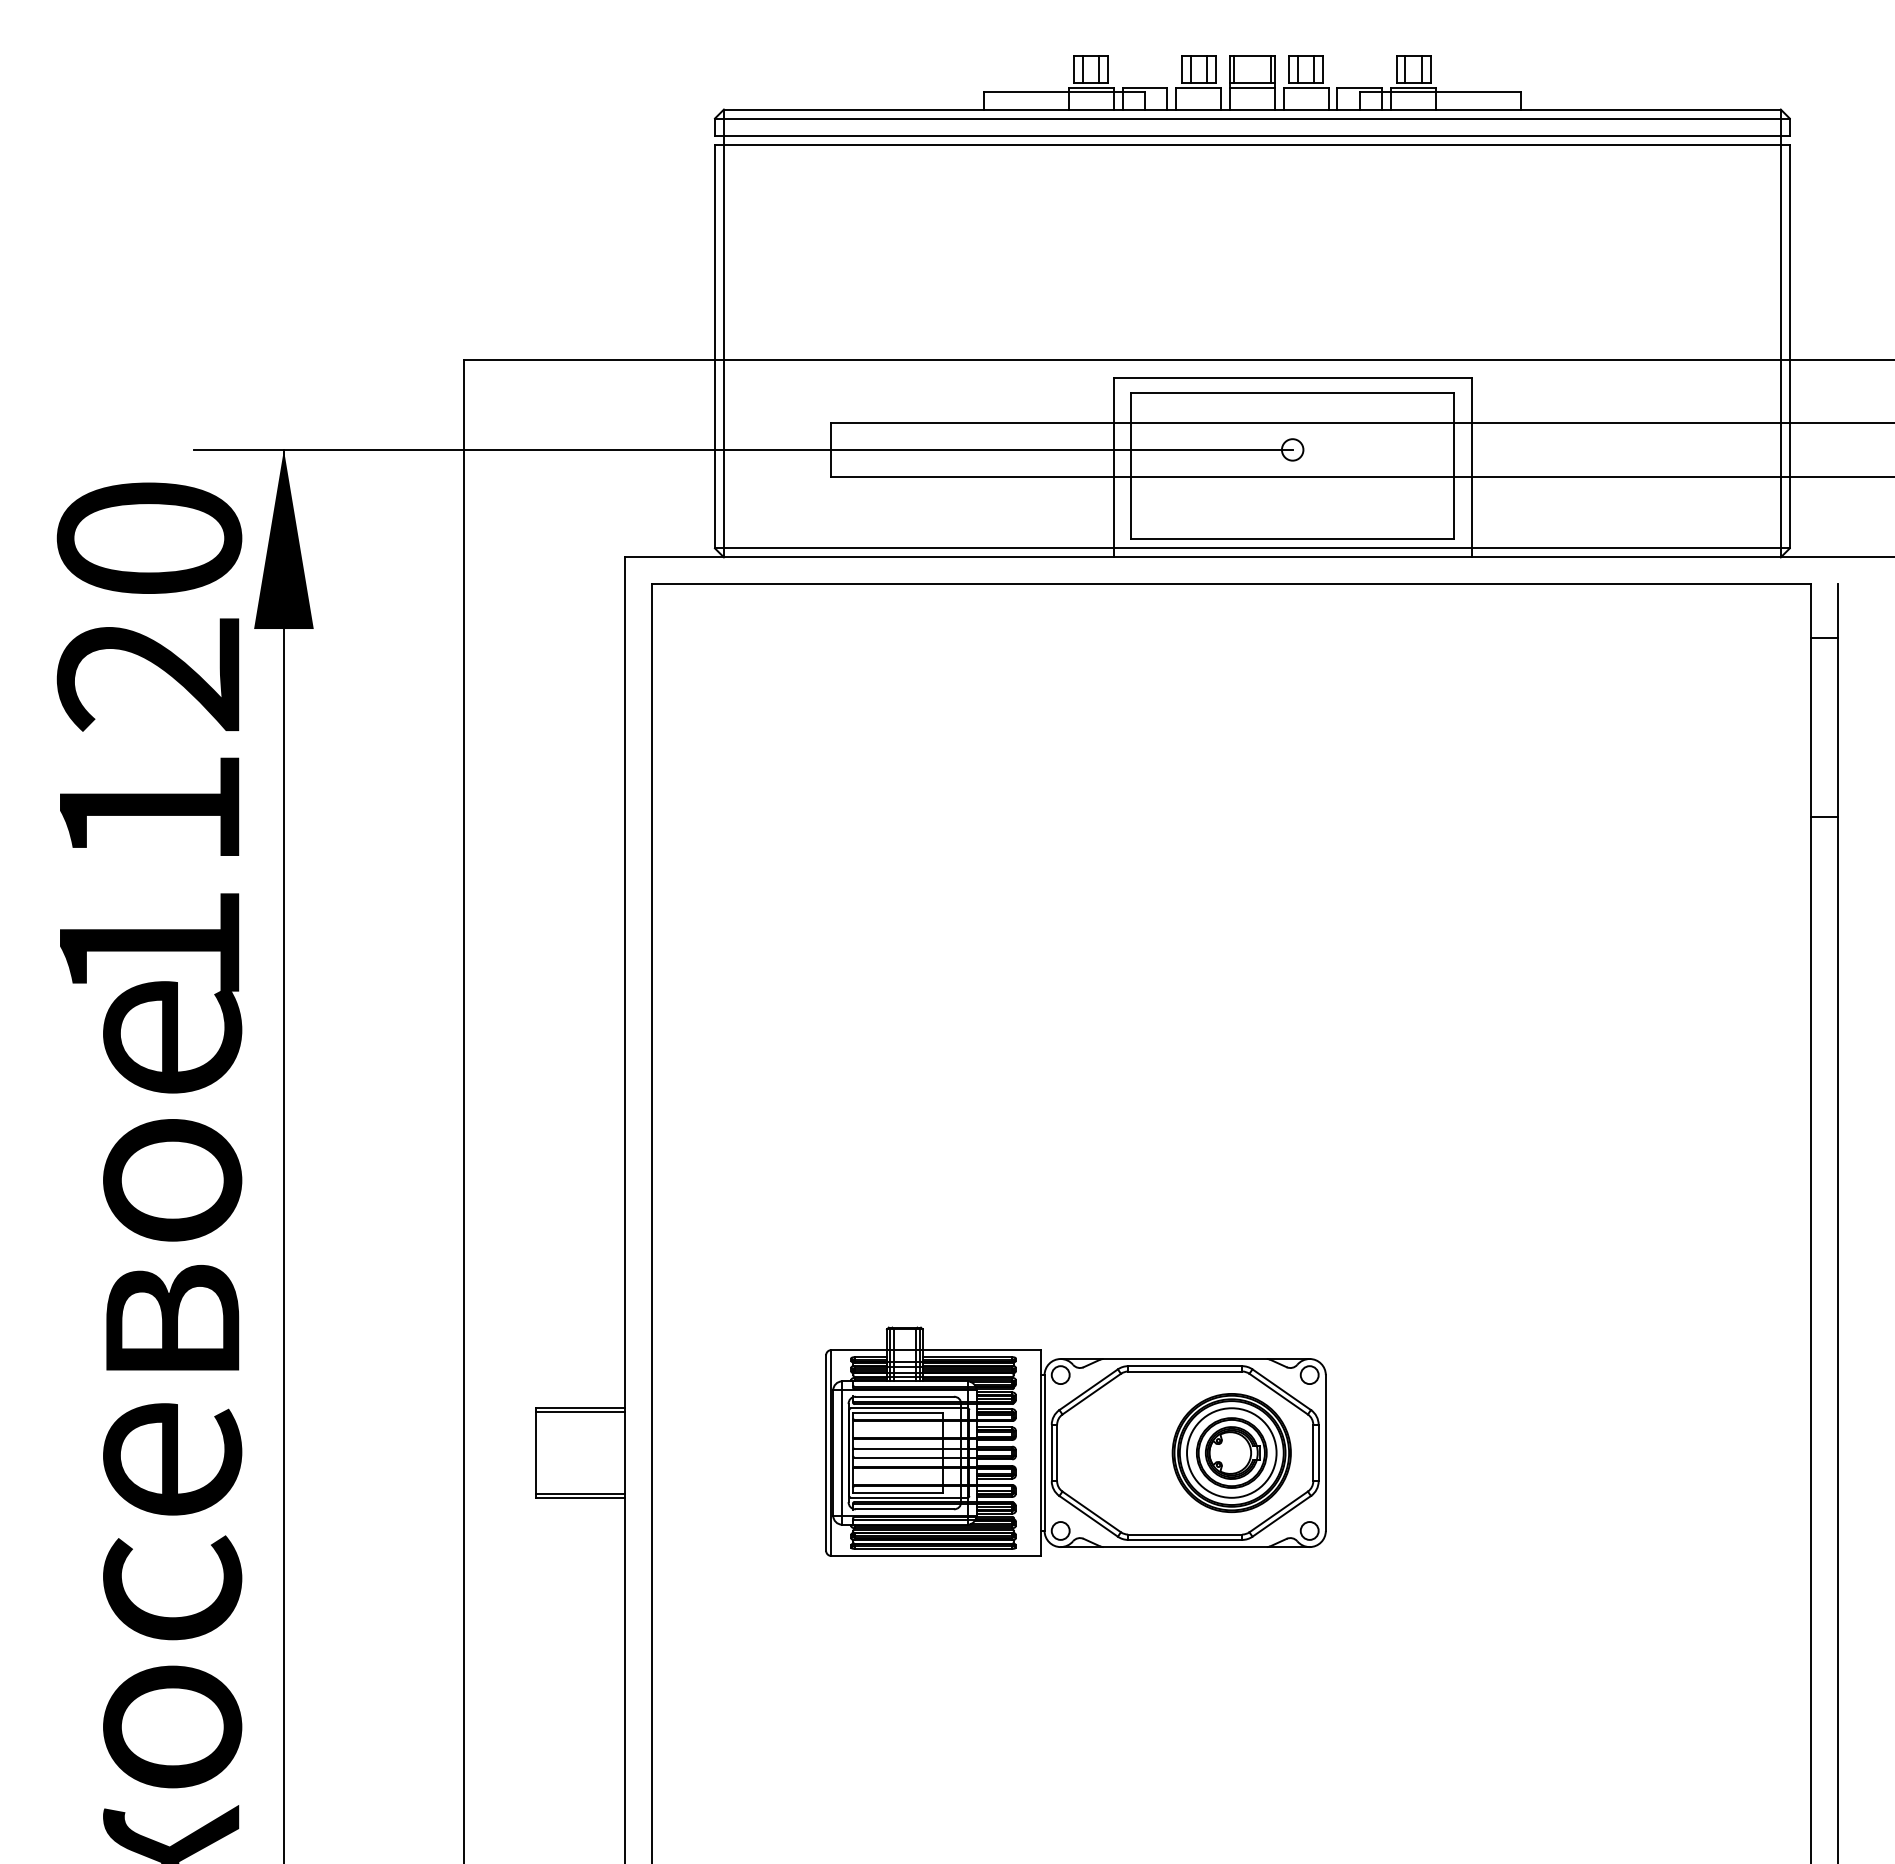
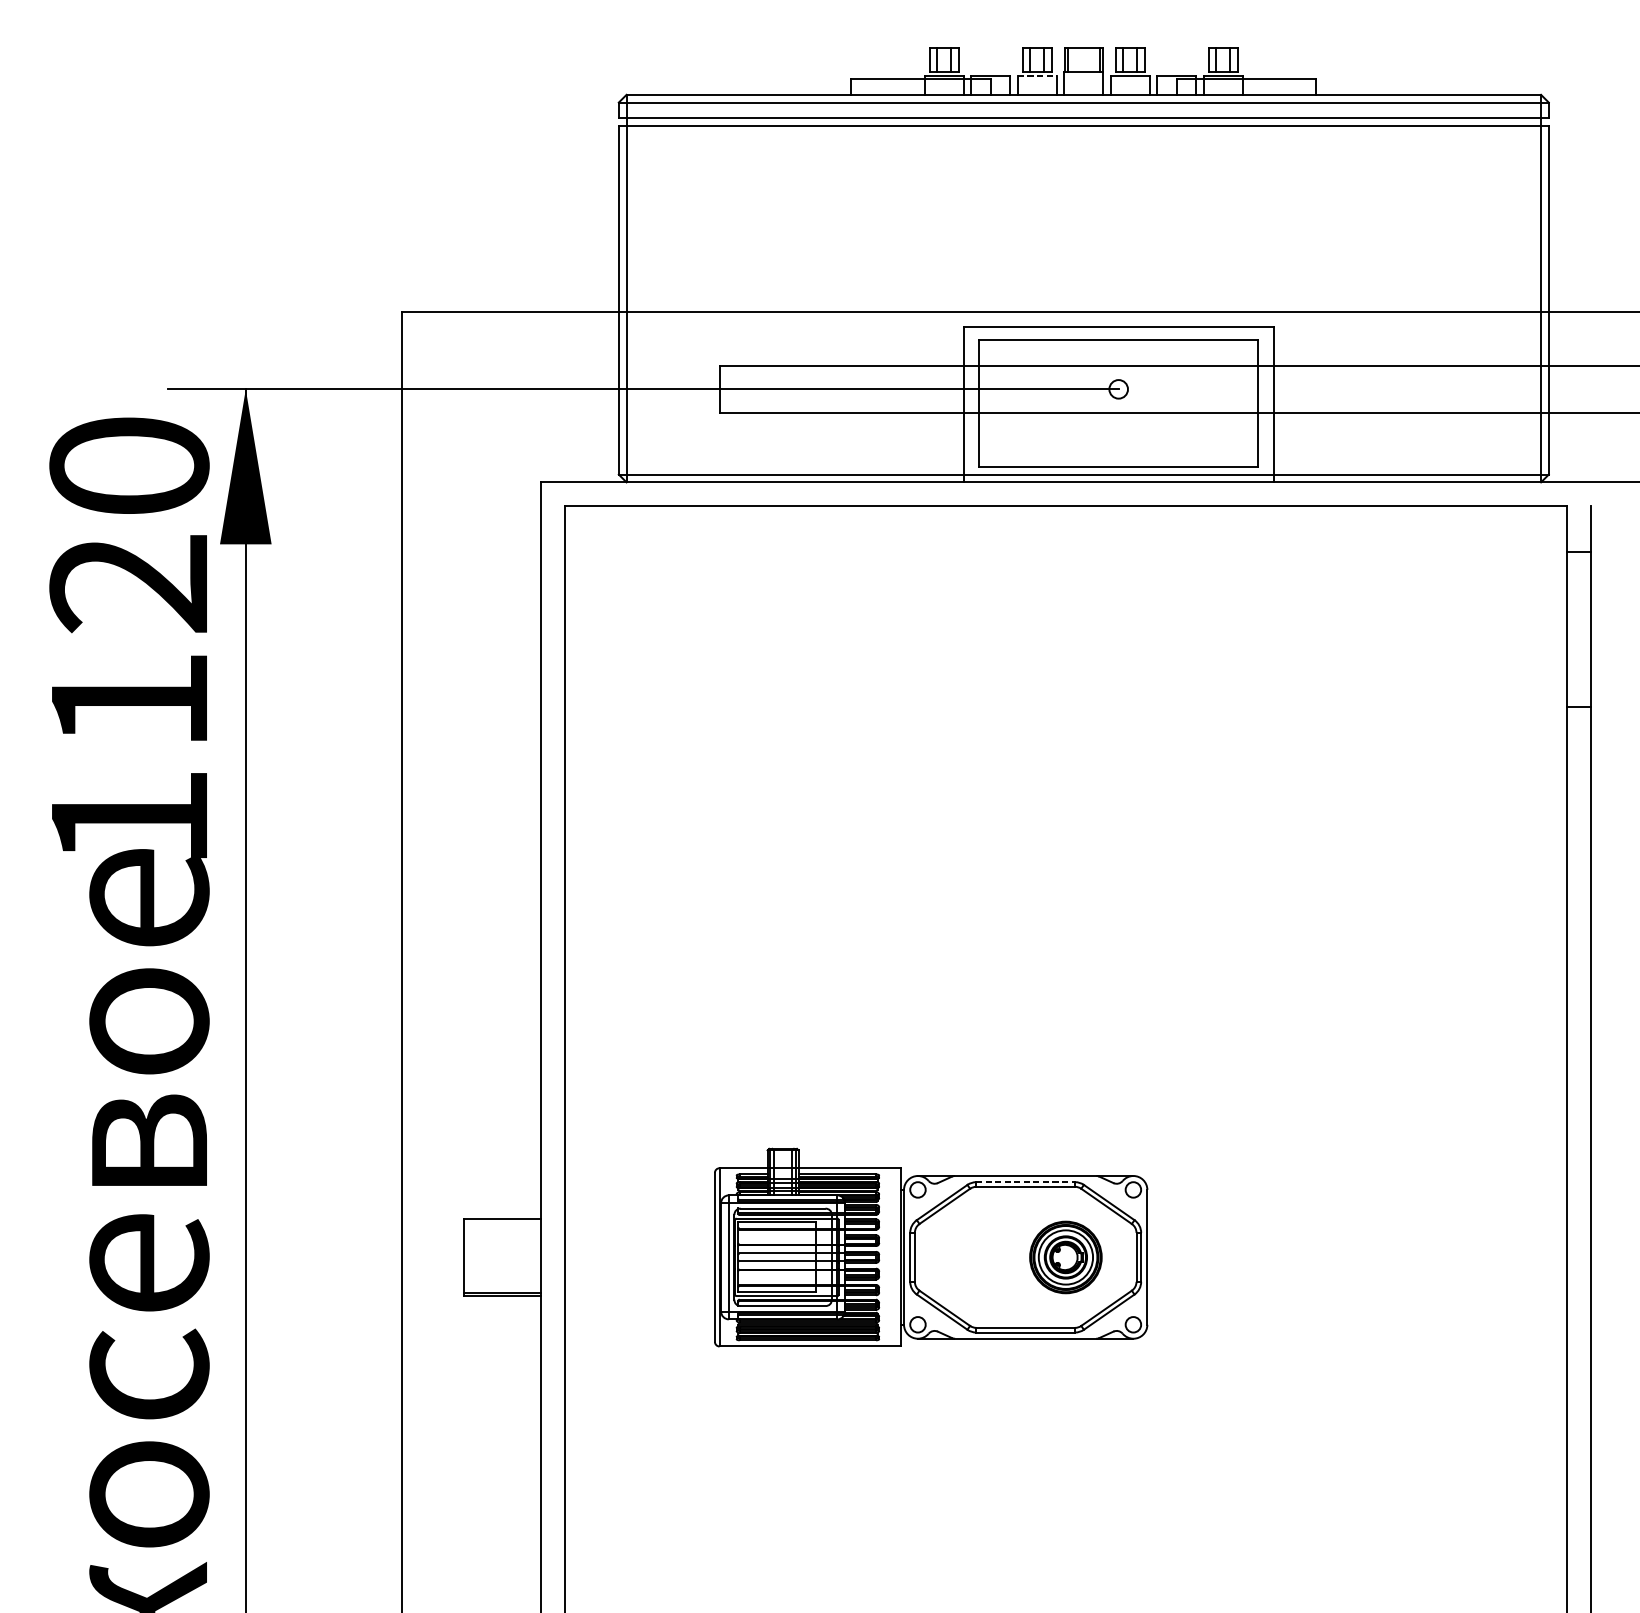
line: (1199, 88) -> (1038, 76), solid -> dashed
line: (1252, 88) -> (1083, 76), removed
line: (1185, 1366) -> (1025, 1182), solid -> dashed
line: (580, 1411) -> (502, 1221), removed
part: (1231, 1453) -> (1065, 1257), size x0.7

